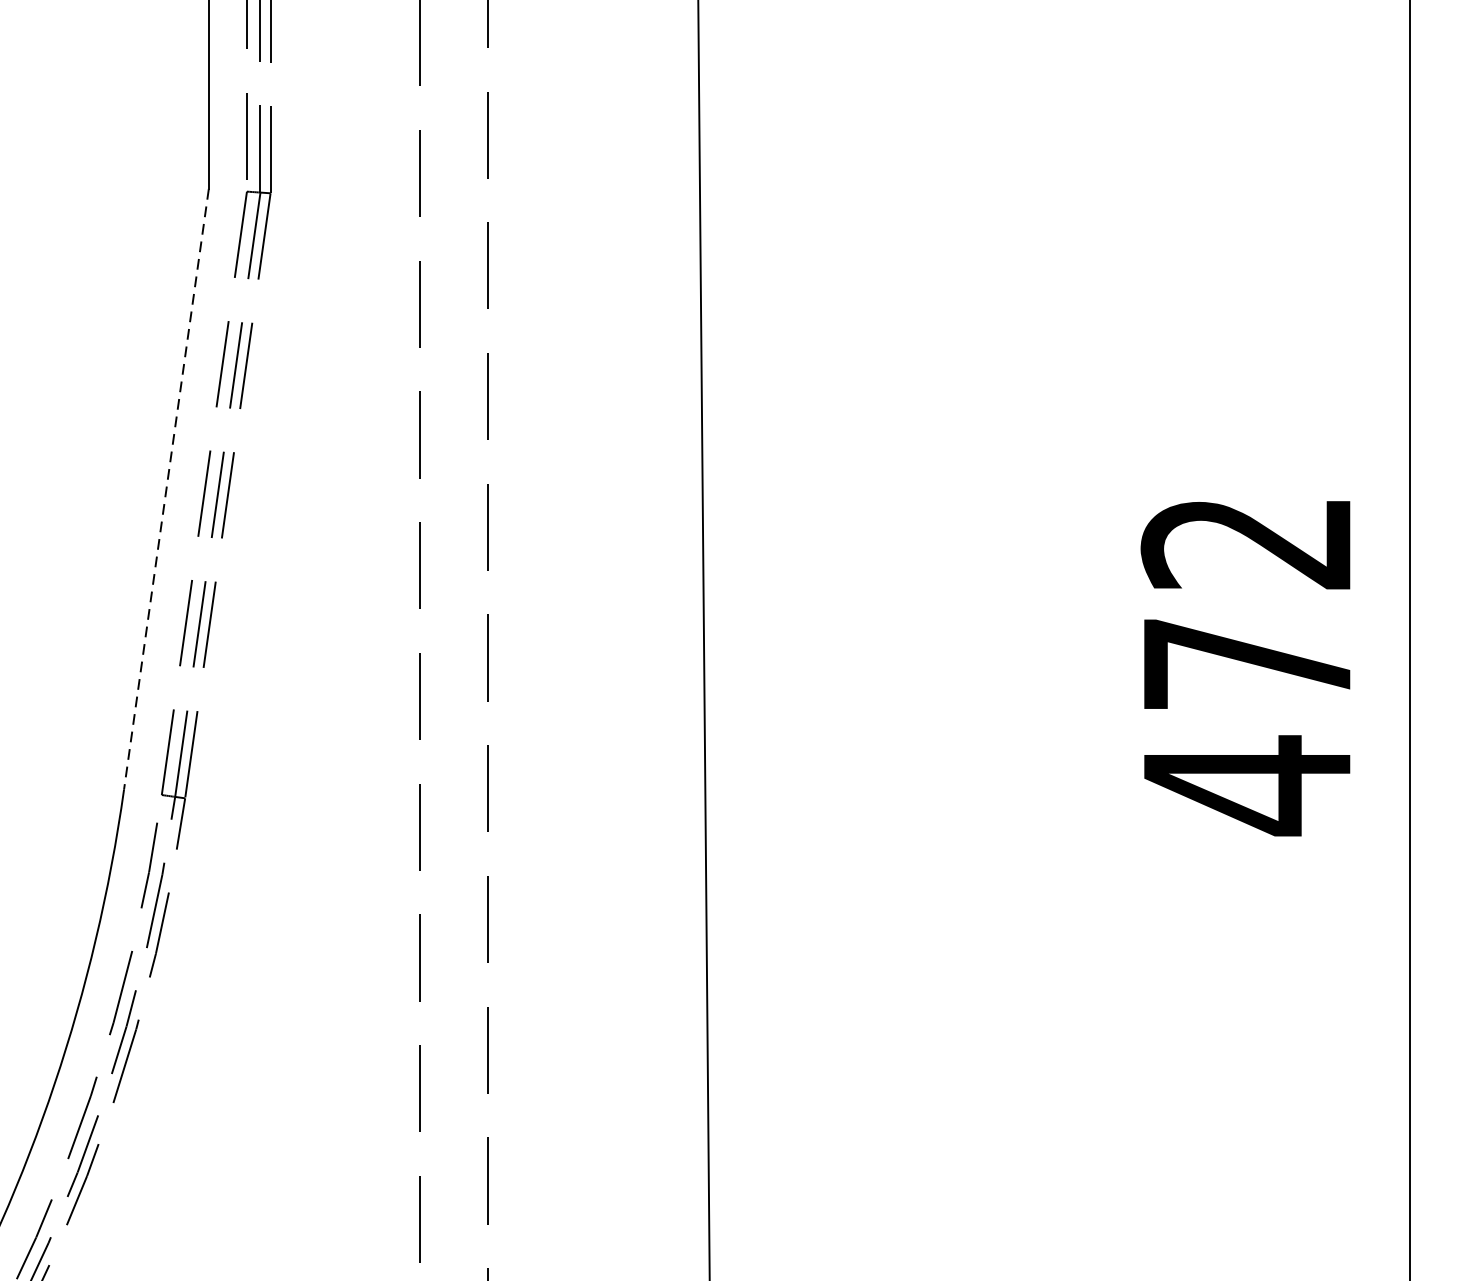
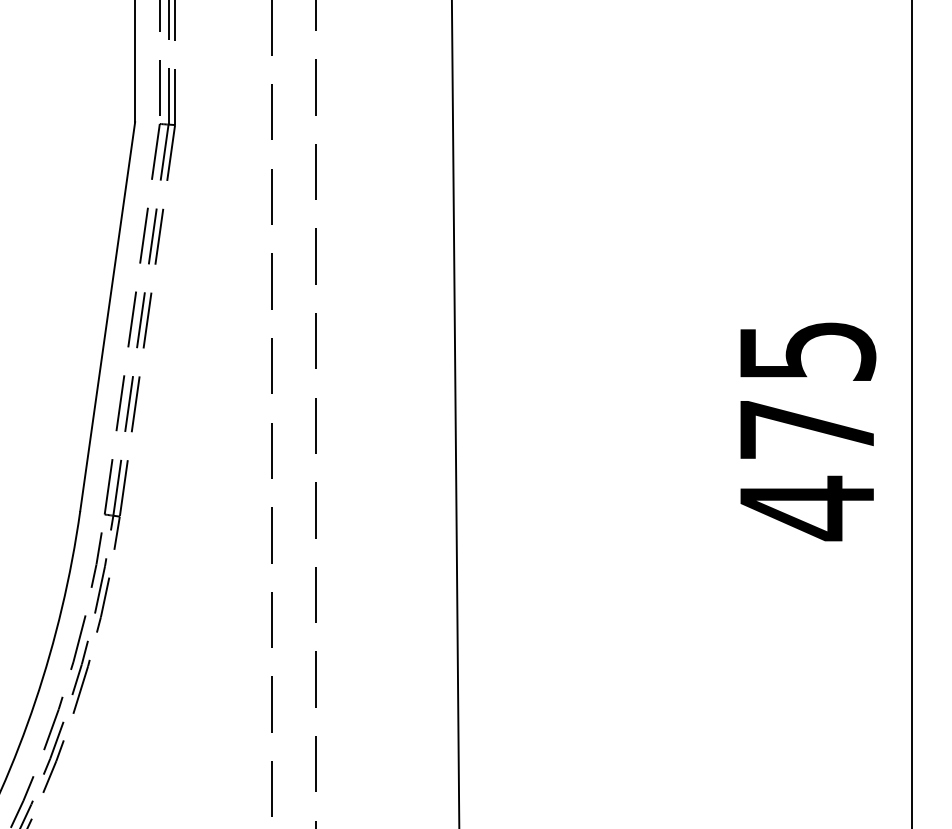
line: (166, 490) -> (107, 317), dashed -> solid
text: (1247, 543) -> (807, 351), 472 -> 475

